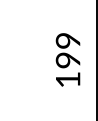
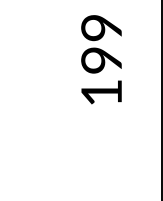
text: (67, 59) -> (100, 58), moved

